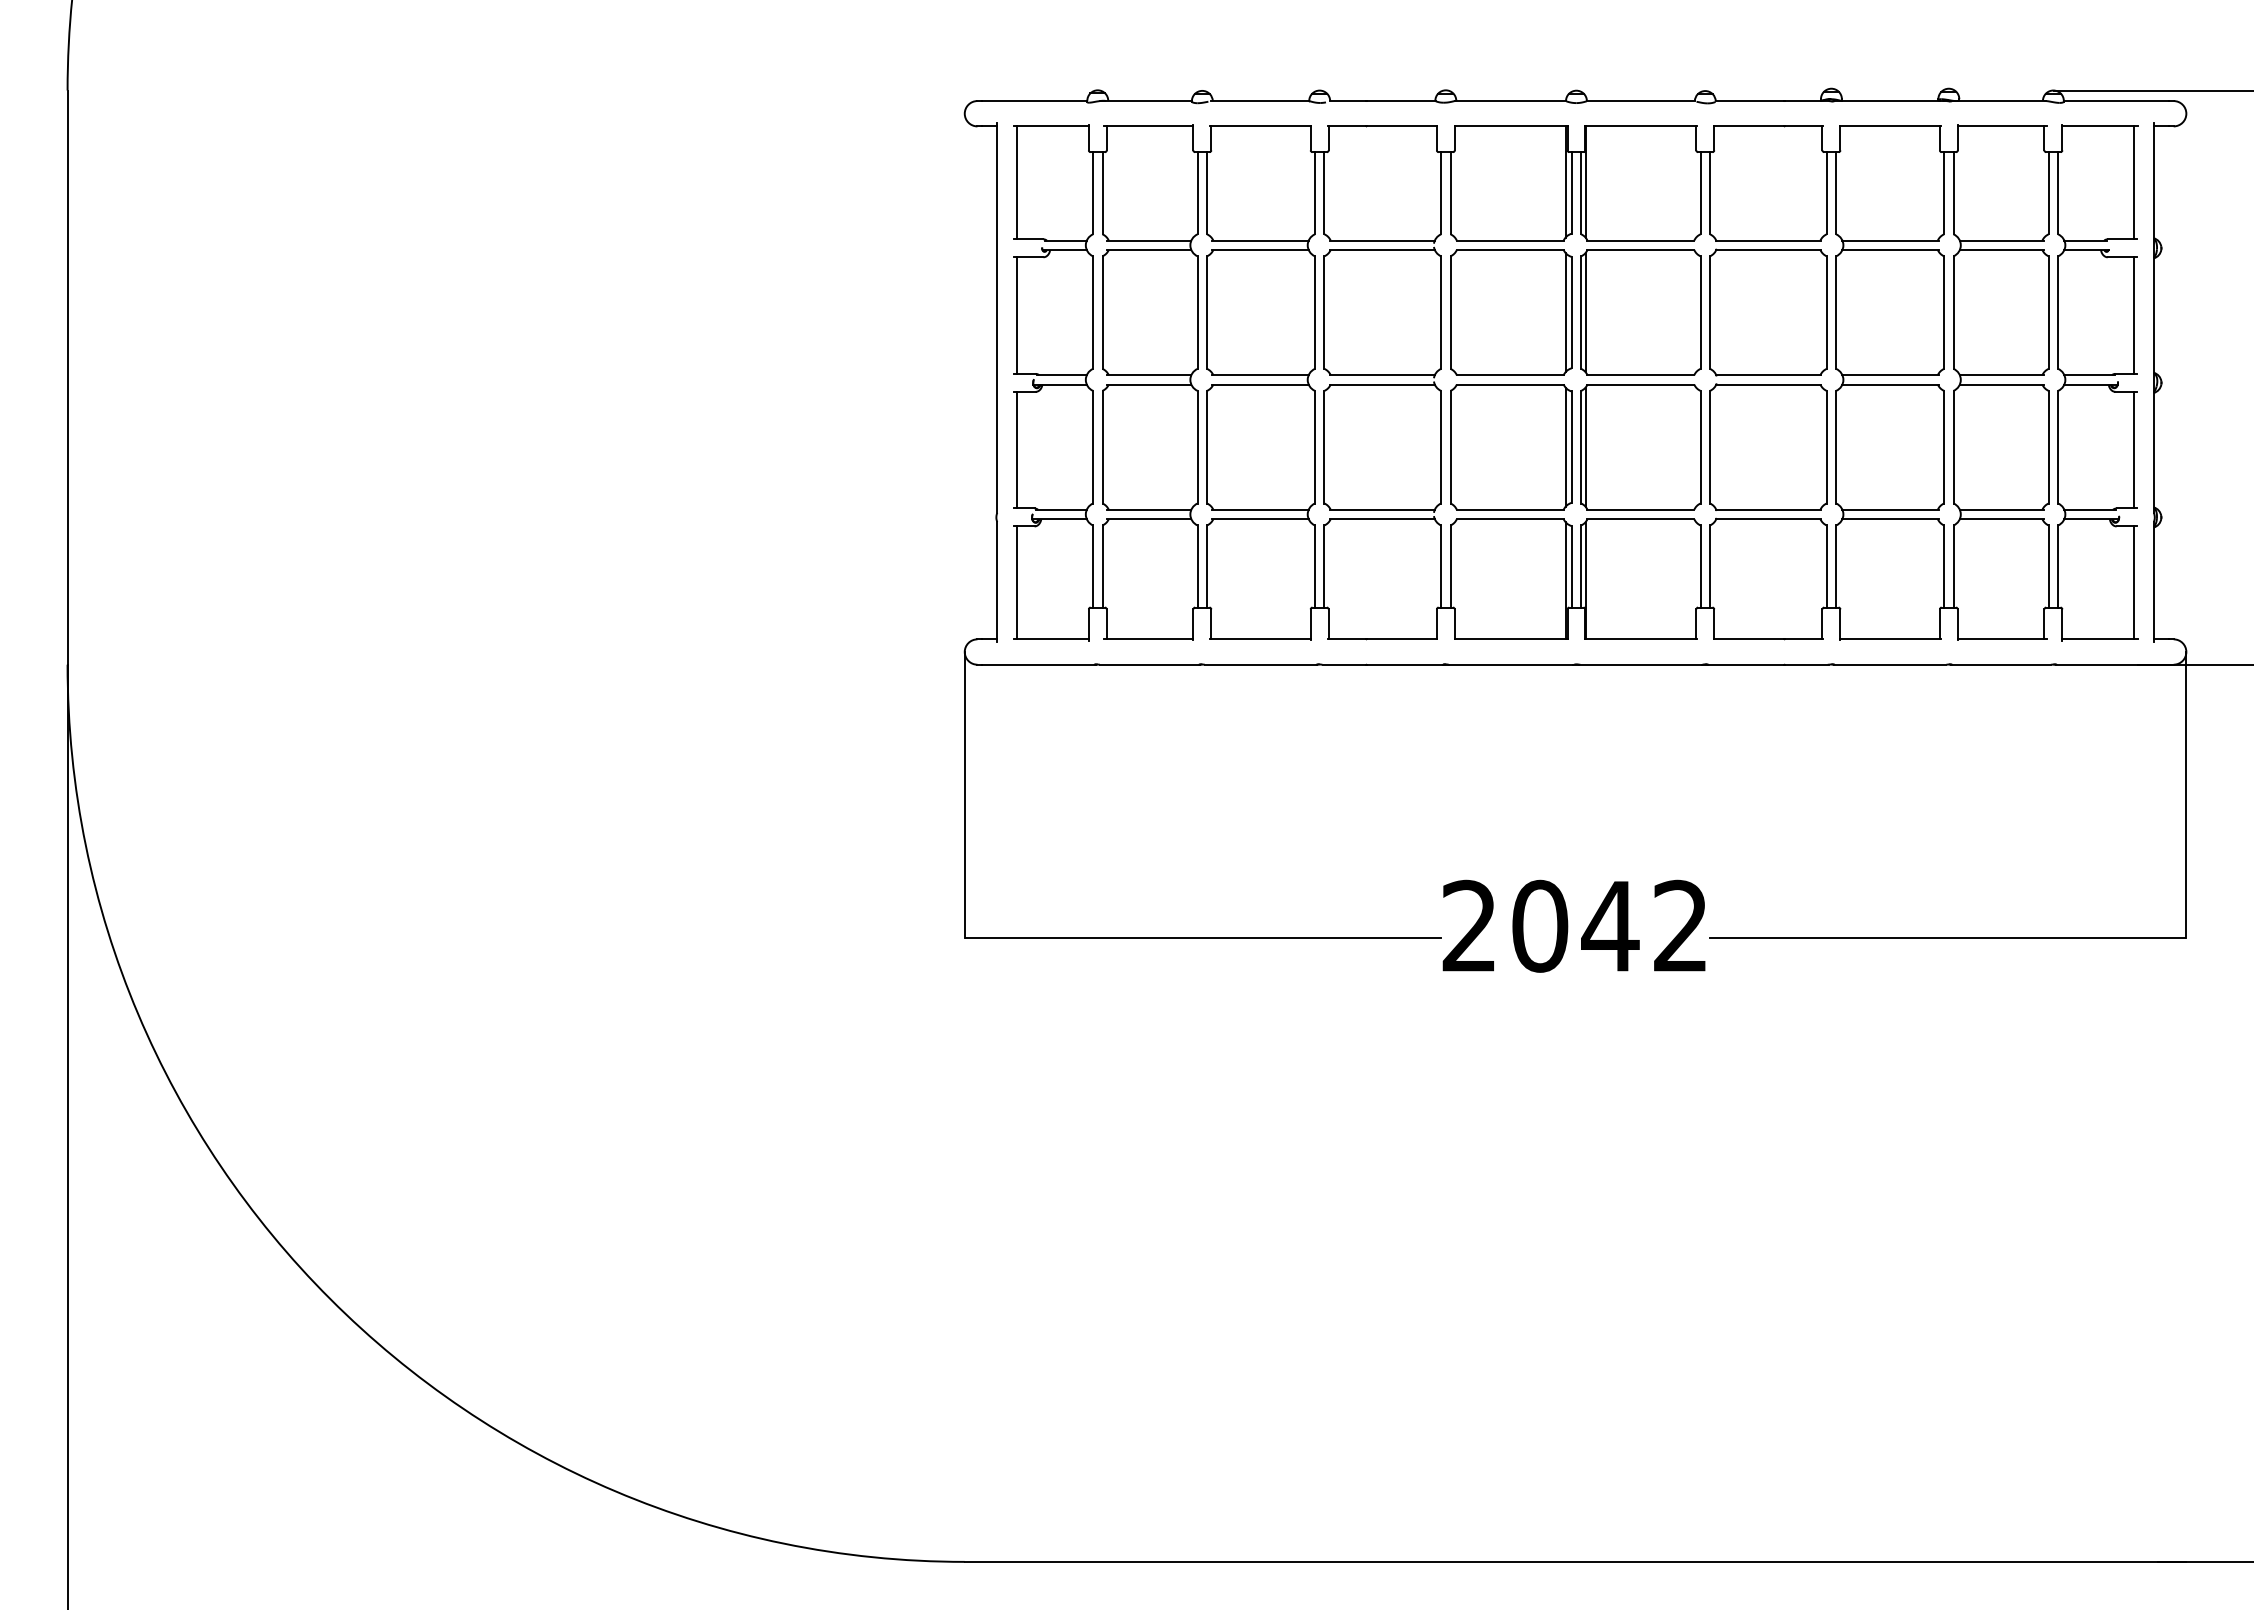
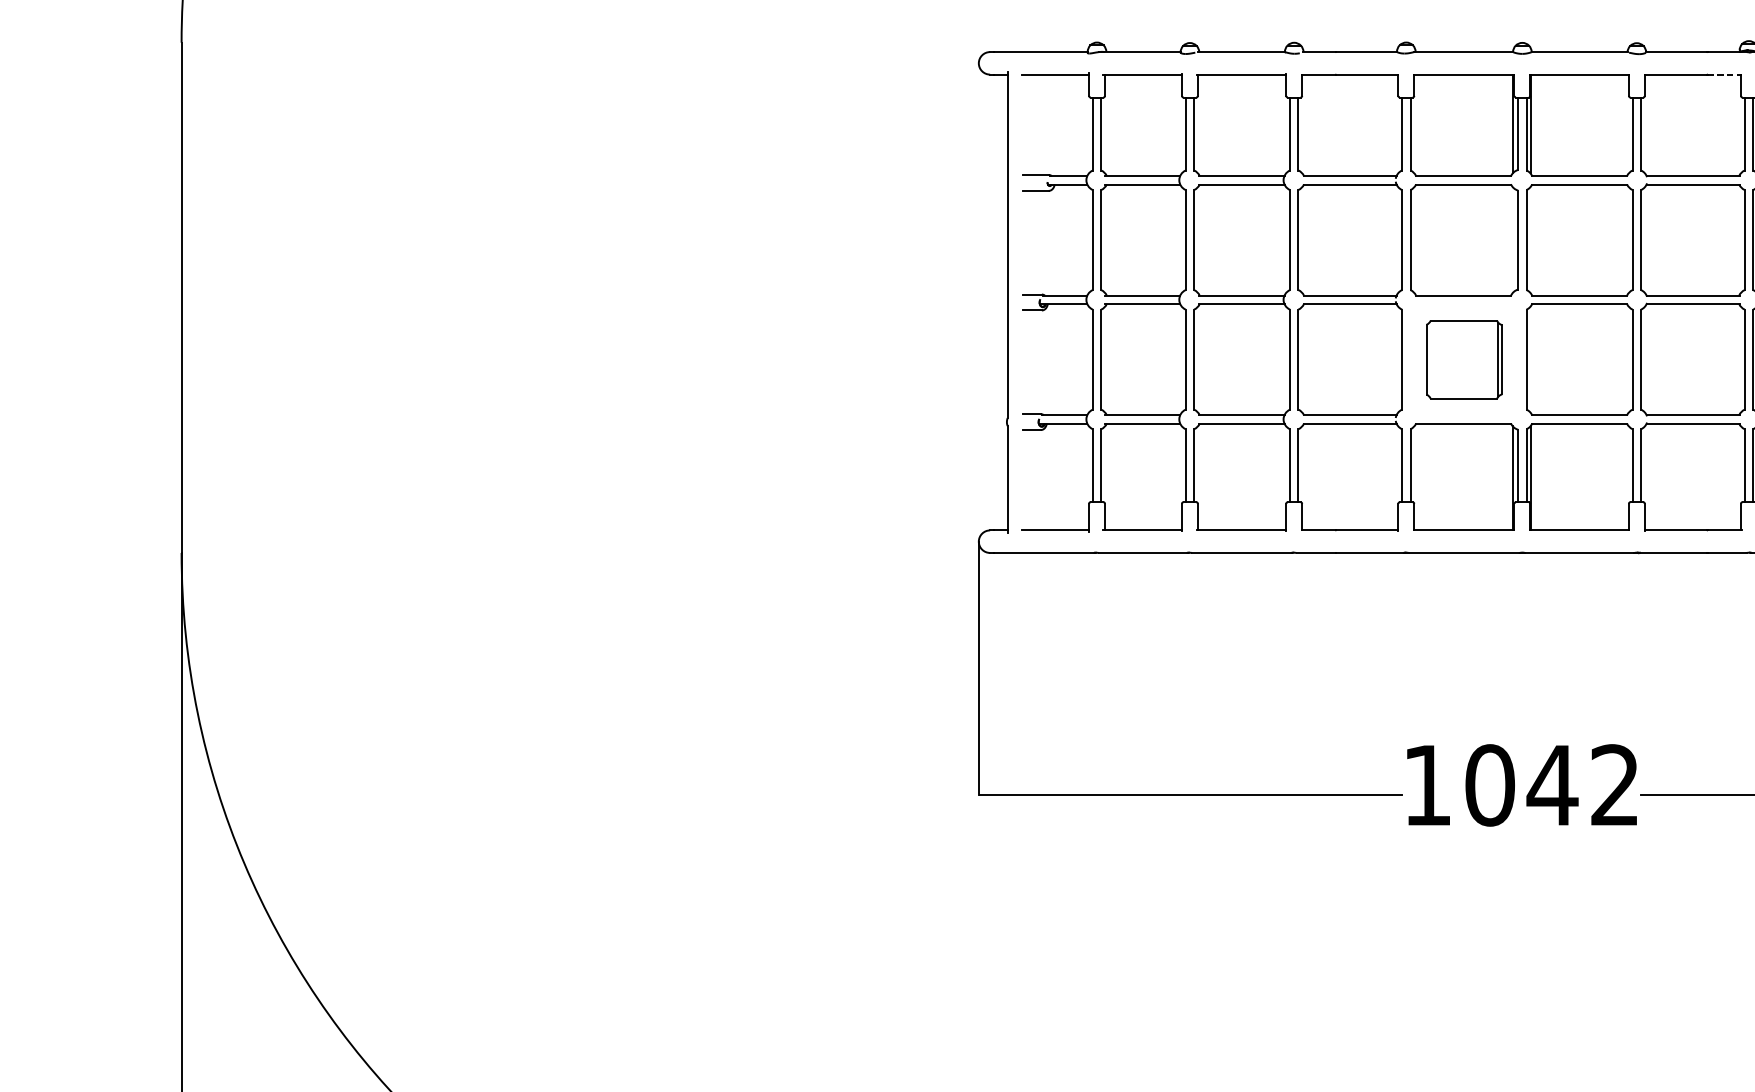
line: (1804, 126) -> (1725, 74), solid -> dashed
line: (1017, 182) -> (1025, 124), removed
line: (1565, 312) -> (1512, 239), removed
line: (1585, 312) -> (1530, 239), removed
line: (1017, 315) -> (1025, 242), removed
line: (1585, 446) -> (1530, 359), removed
part: (1511, 447) -> (1464, 359), size x0.7
line: (1017, 449) -> (1025, 361), removed
line: (1017, 582) -> (1025, 479), removed
text: (1468, 925) -> (1426, 784), 2042 -> 1042

